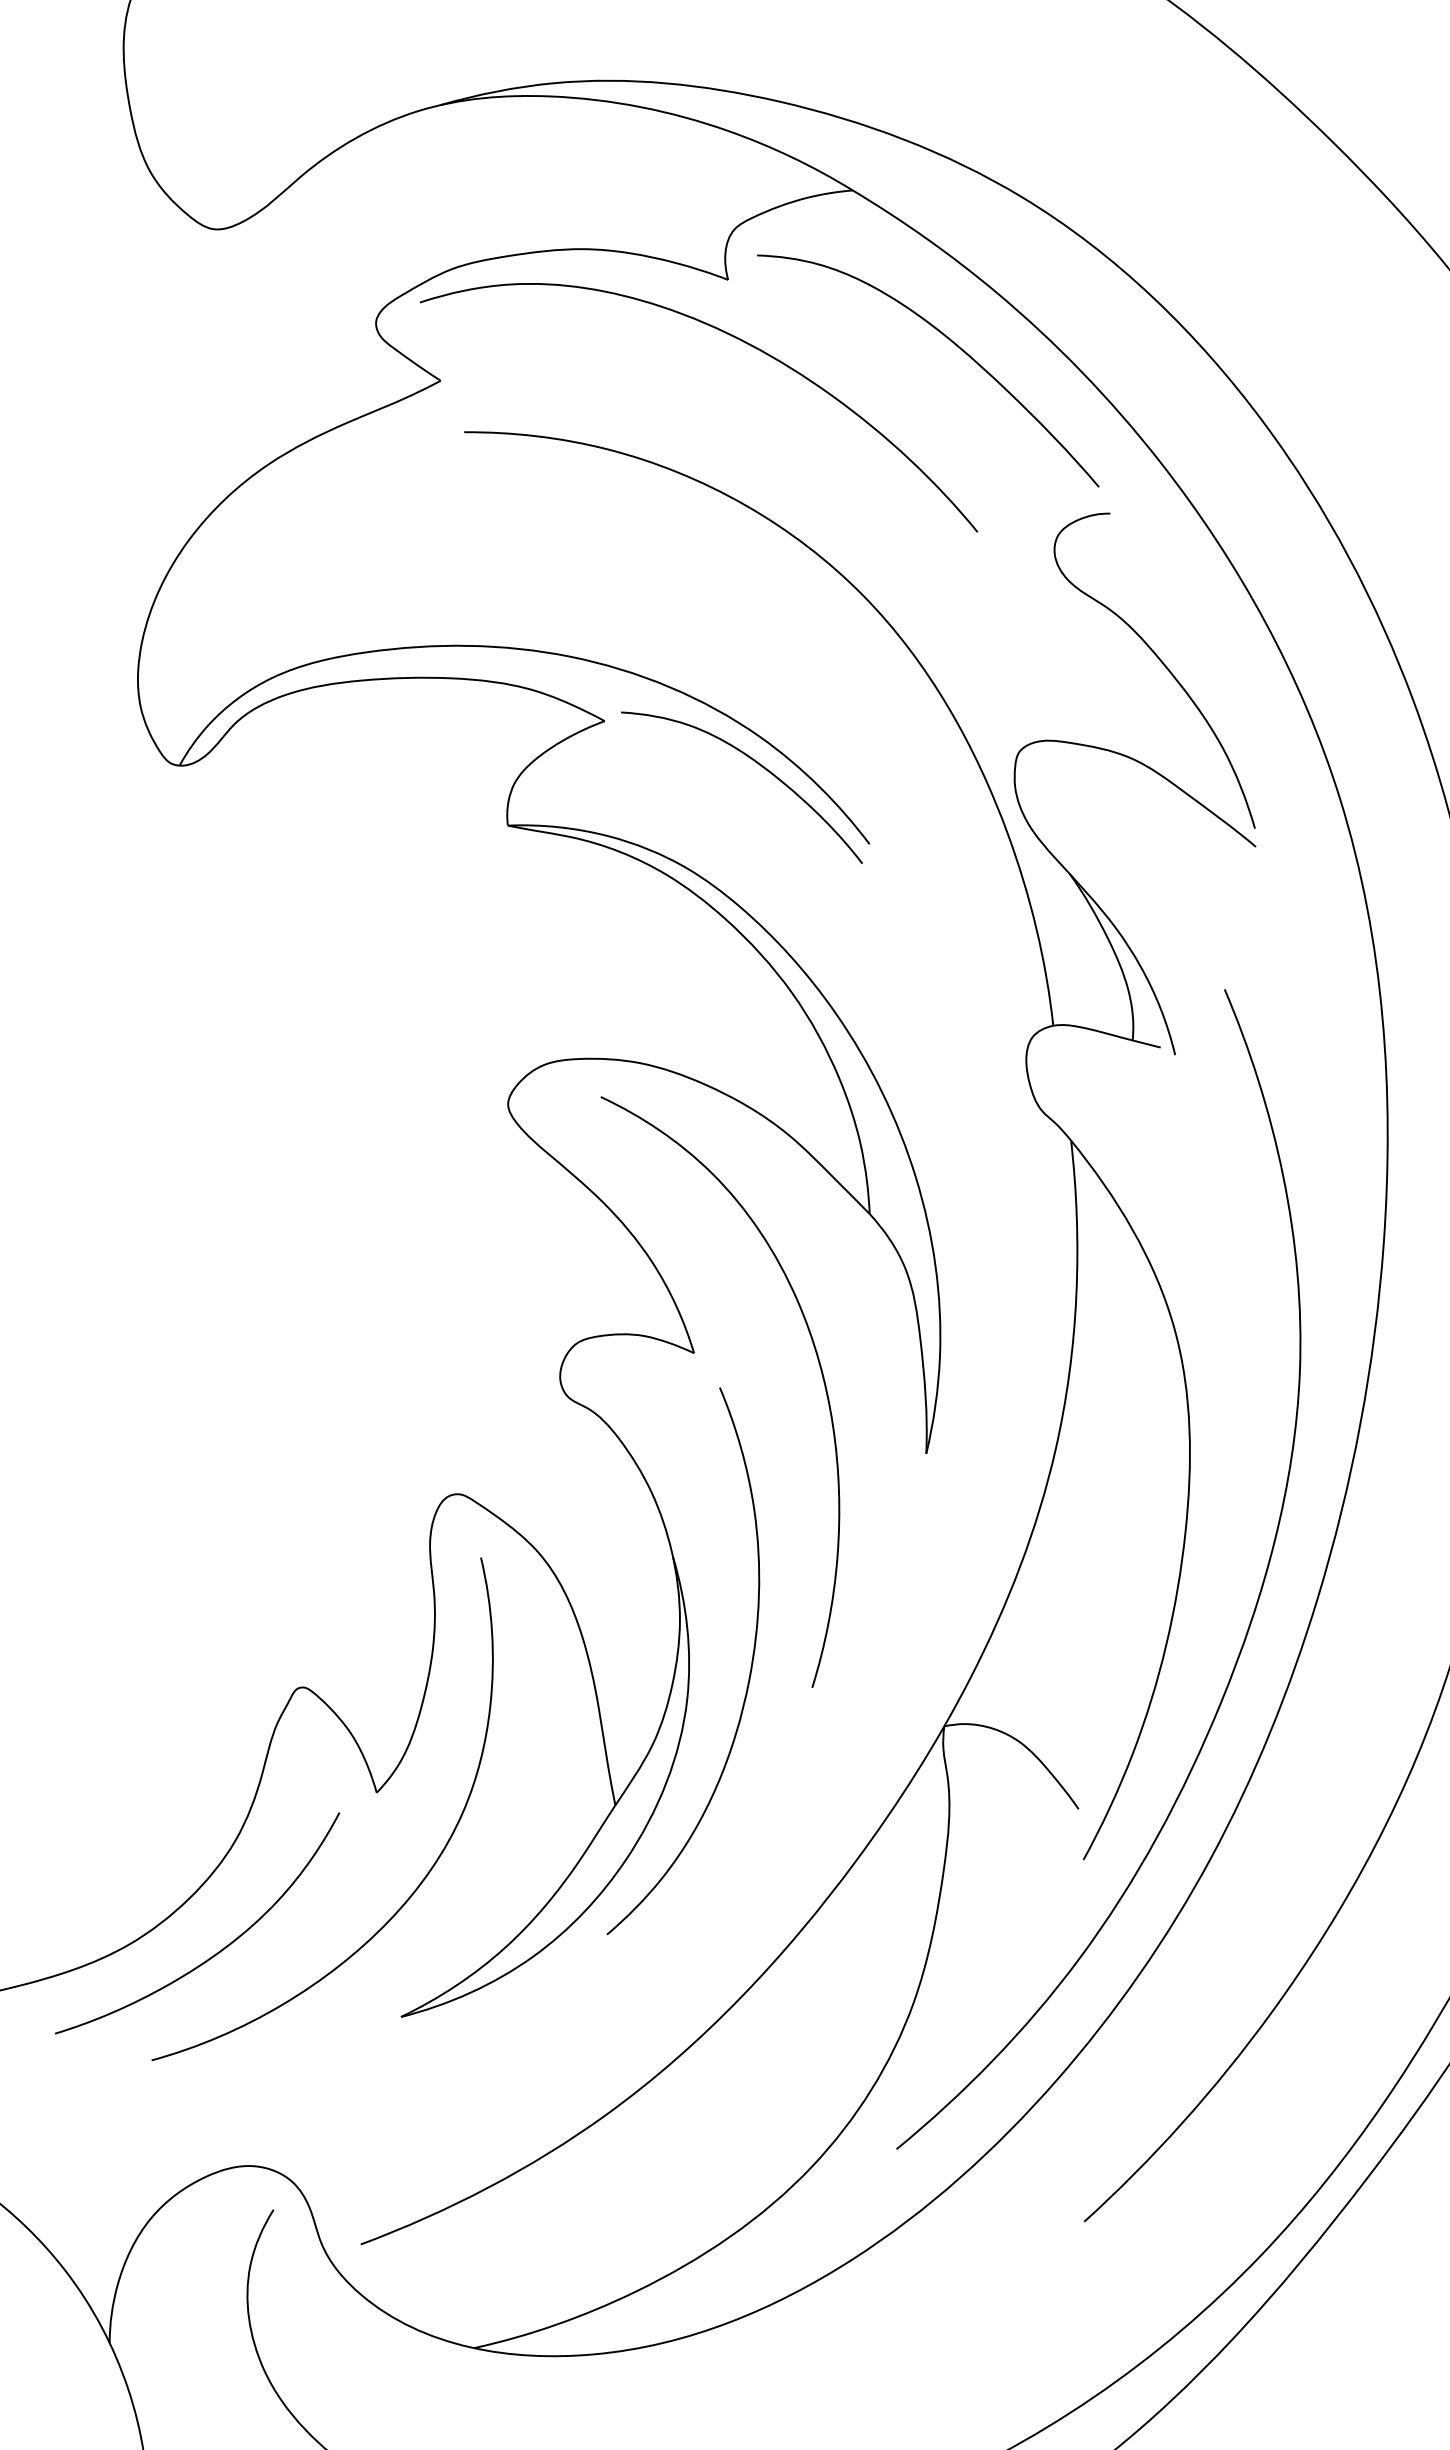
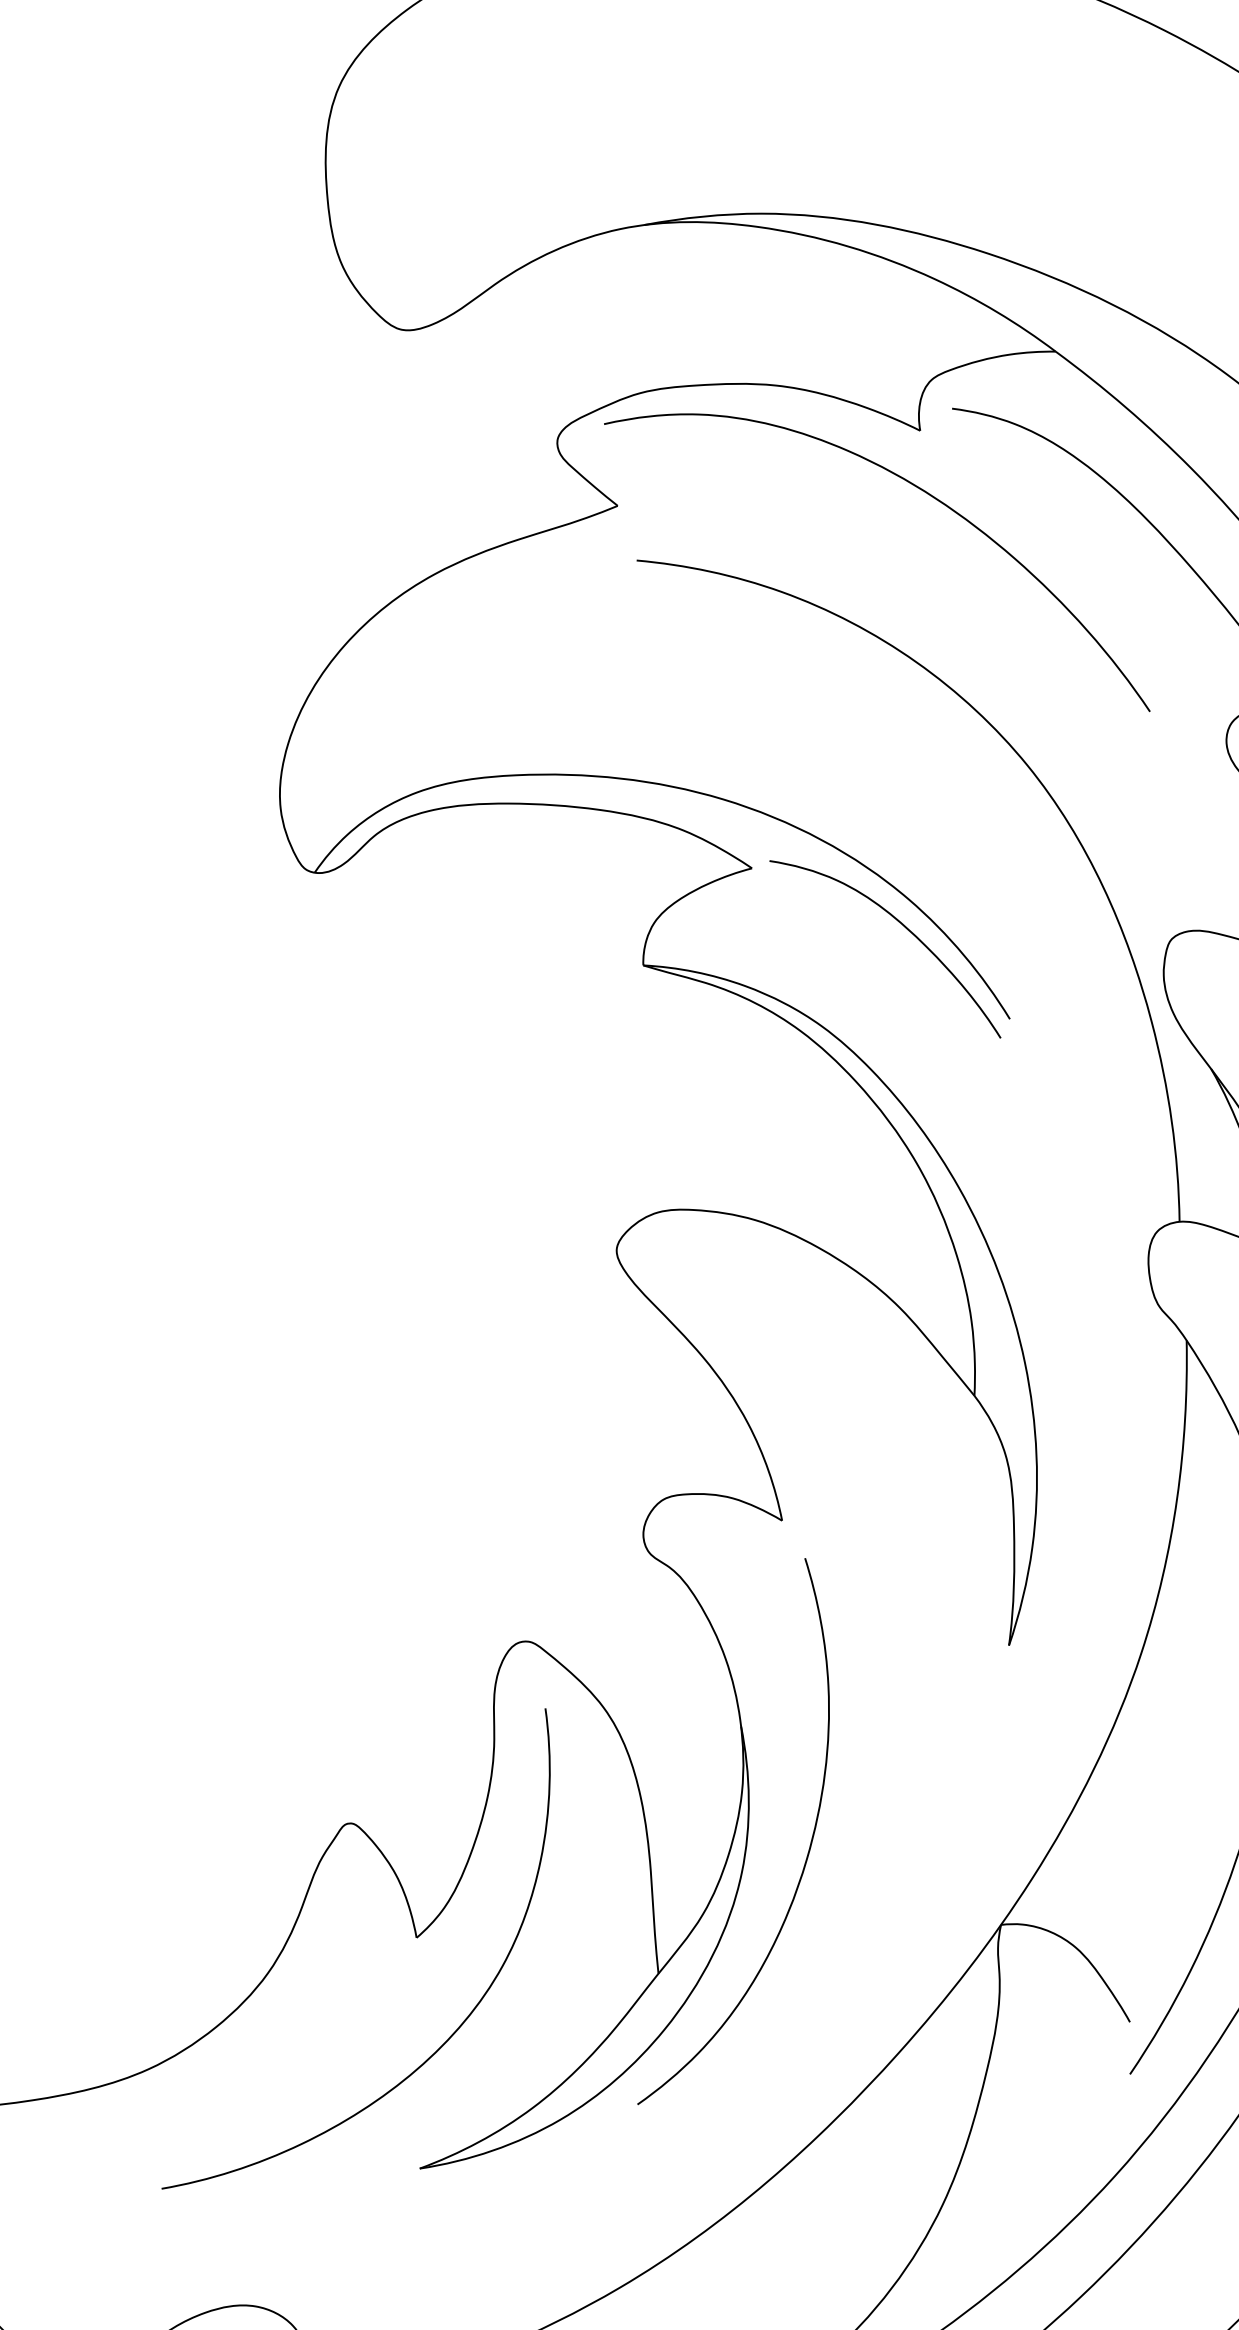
curve: (817, 1360) -> (907, 1540), removed
curve: (215, 1953) -> (236, 2086), removed

